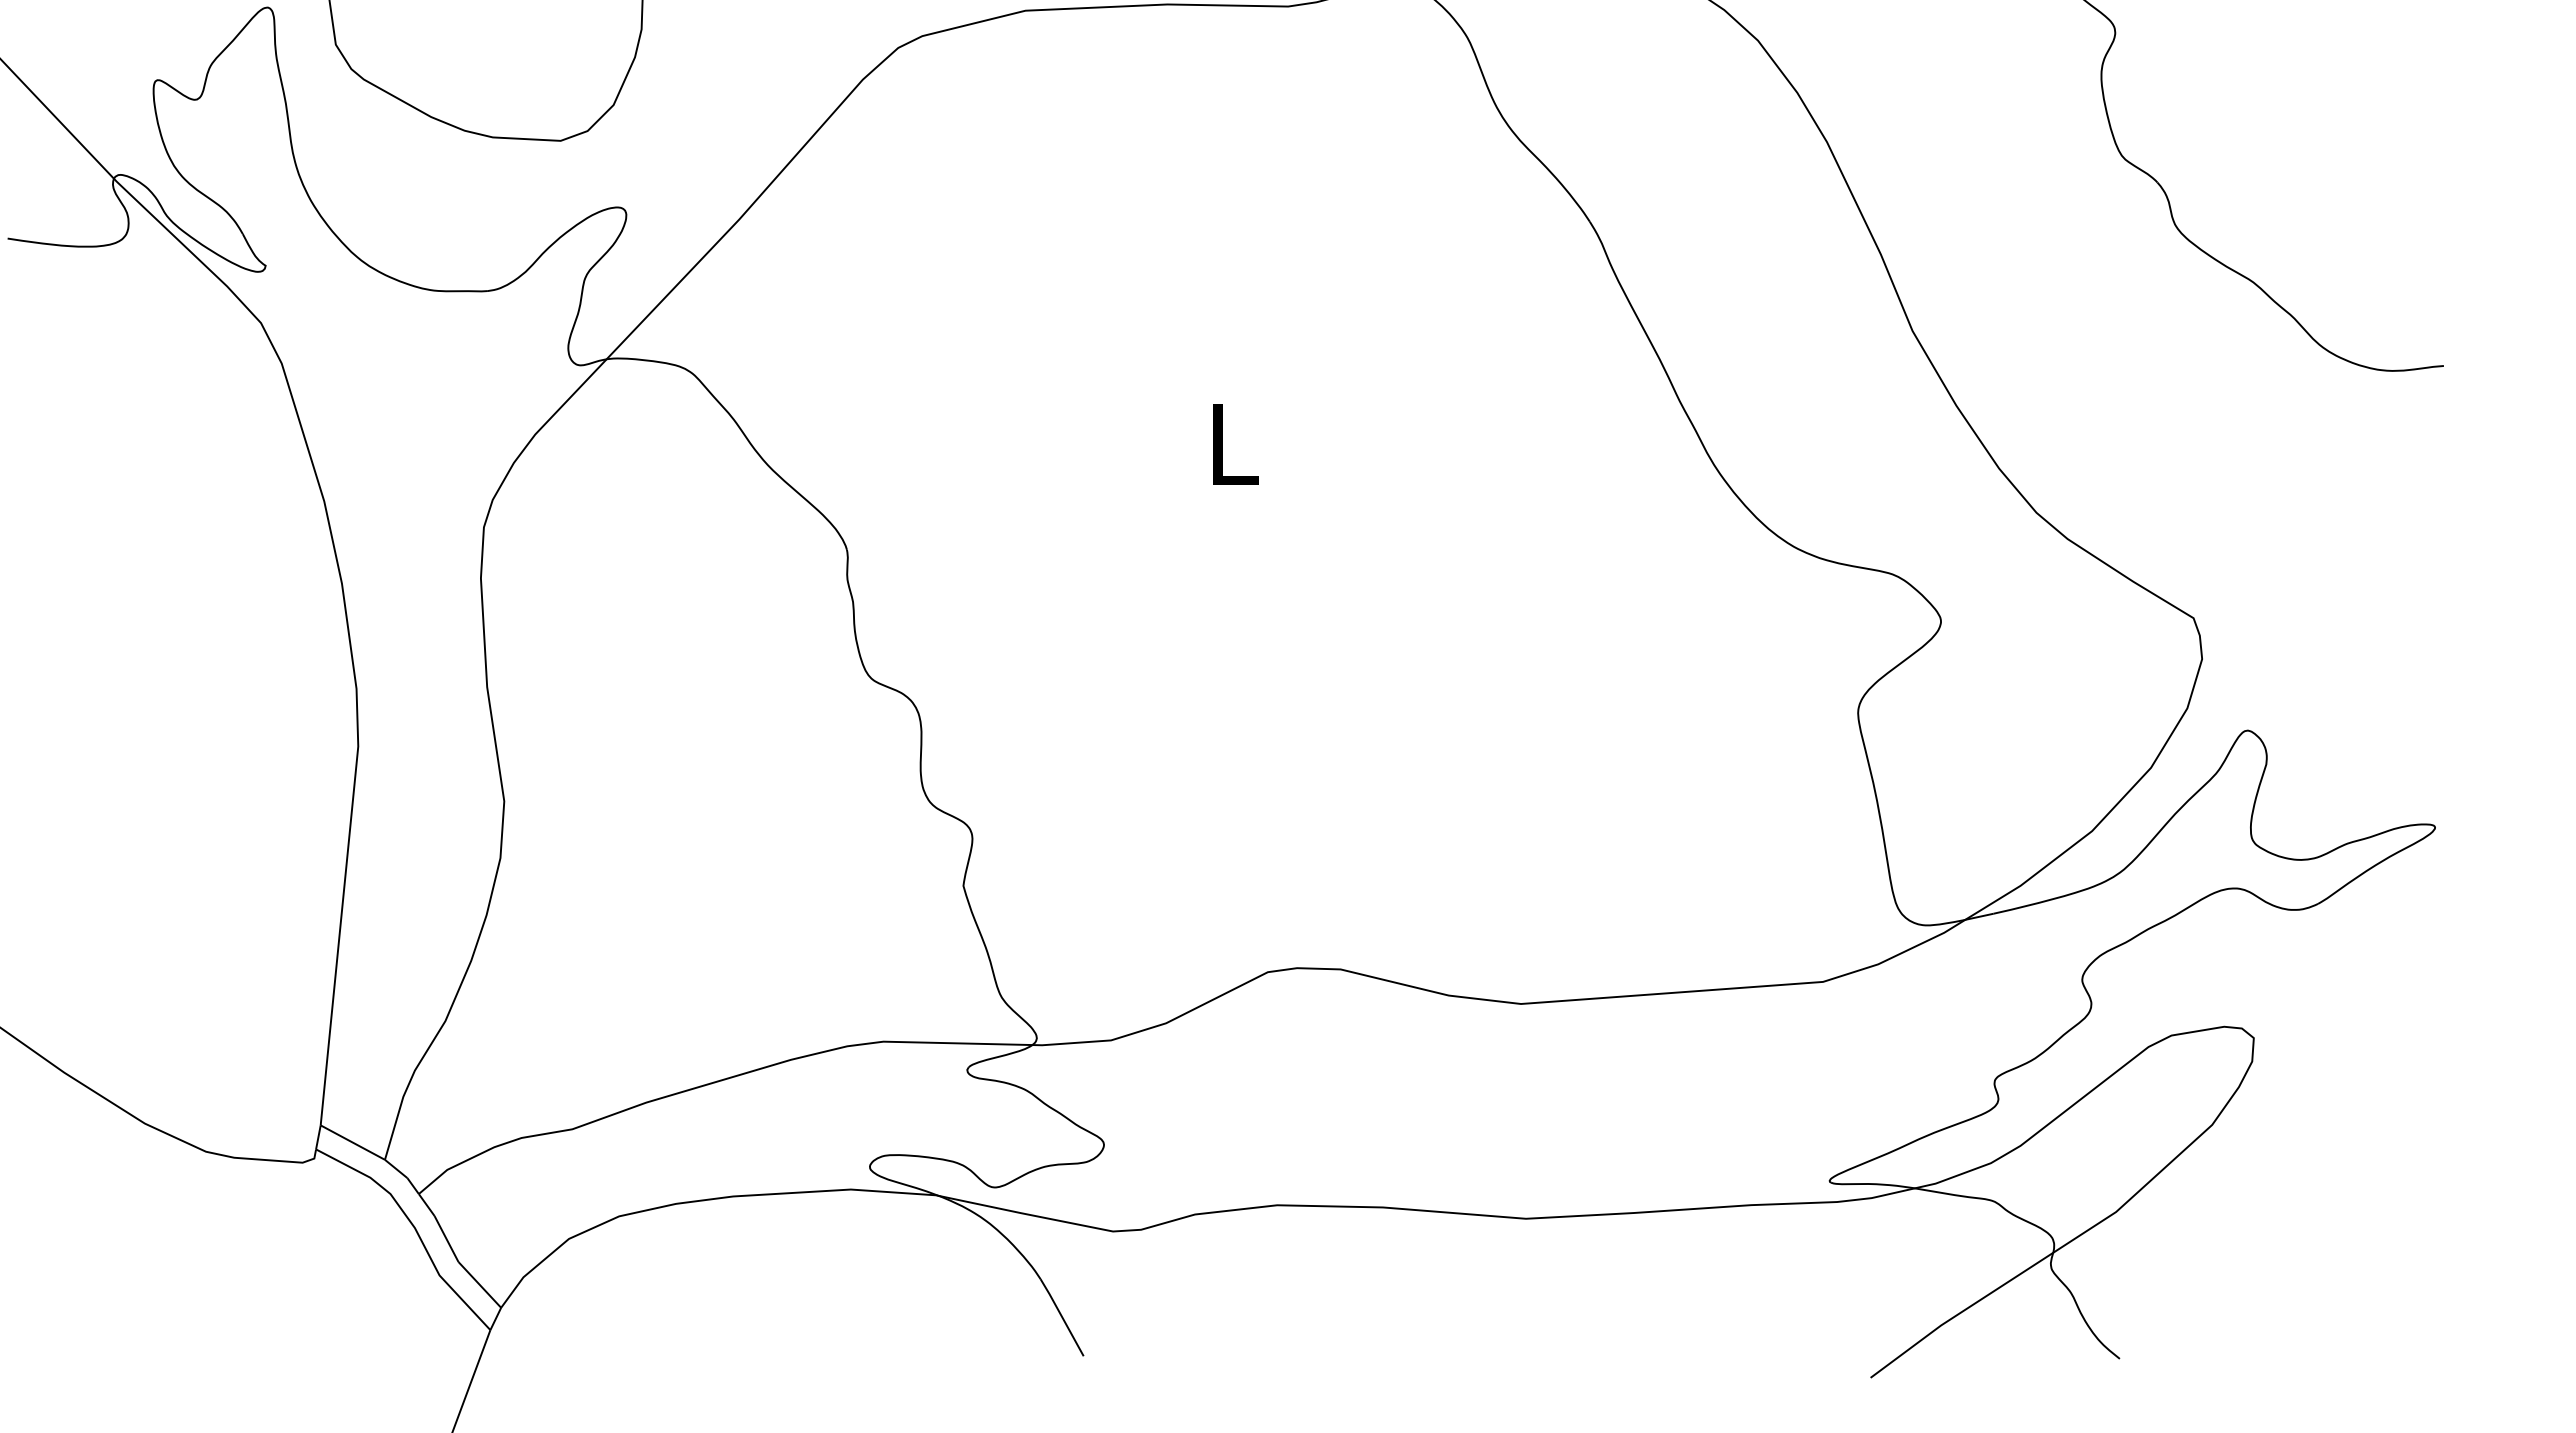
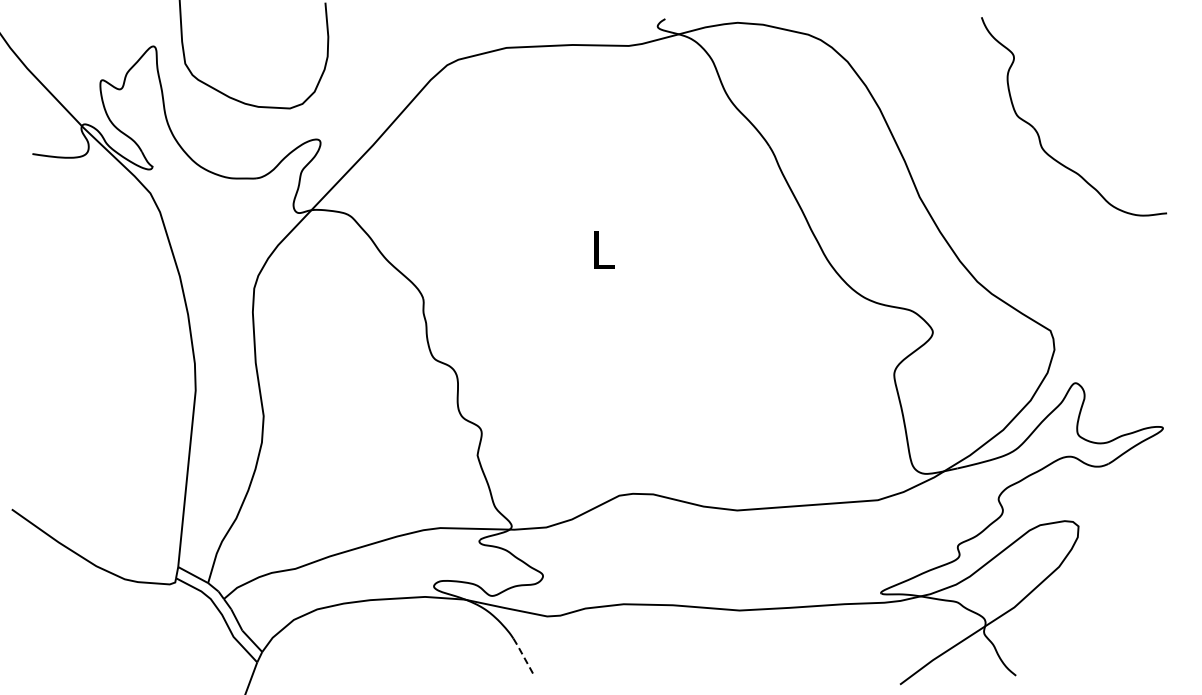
line: (1062, 1315) -> (523, 655), solid -> dashed

